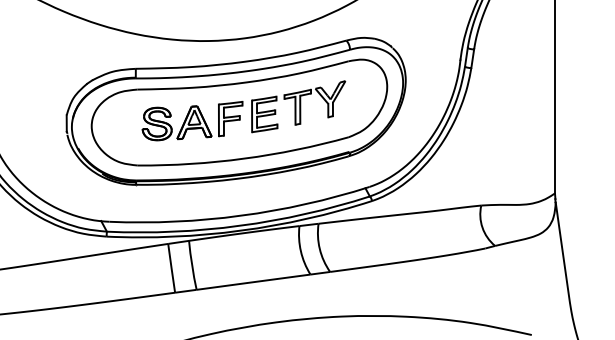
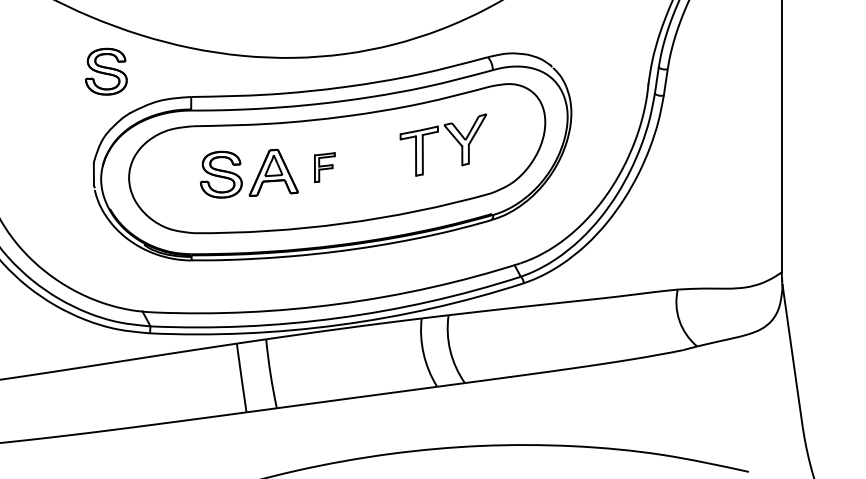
part: (75, 50) -> (106, 71), added
part: (264, 114) -> (372, 161), removed
part: (230, 118) -> (324, 167), size x0.6

